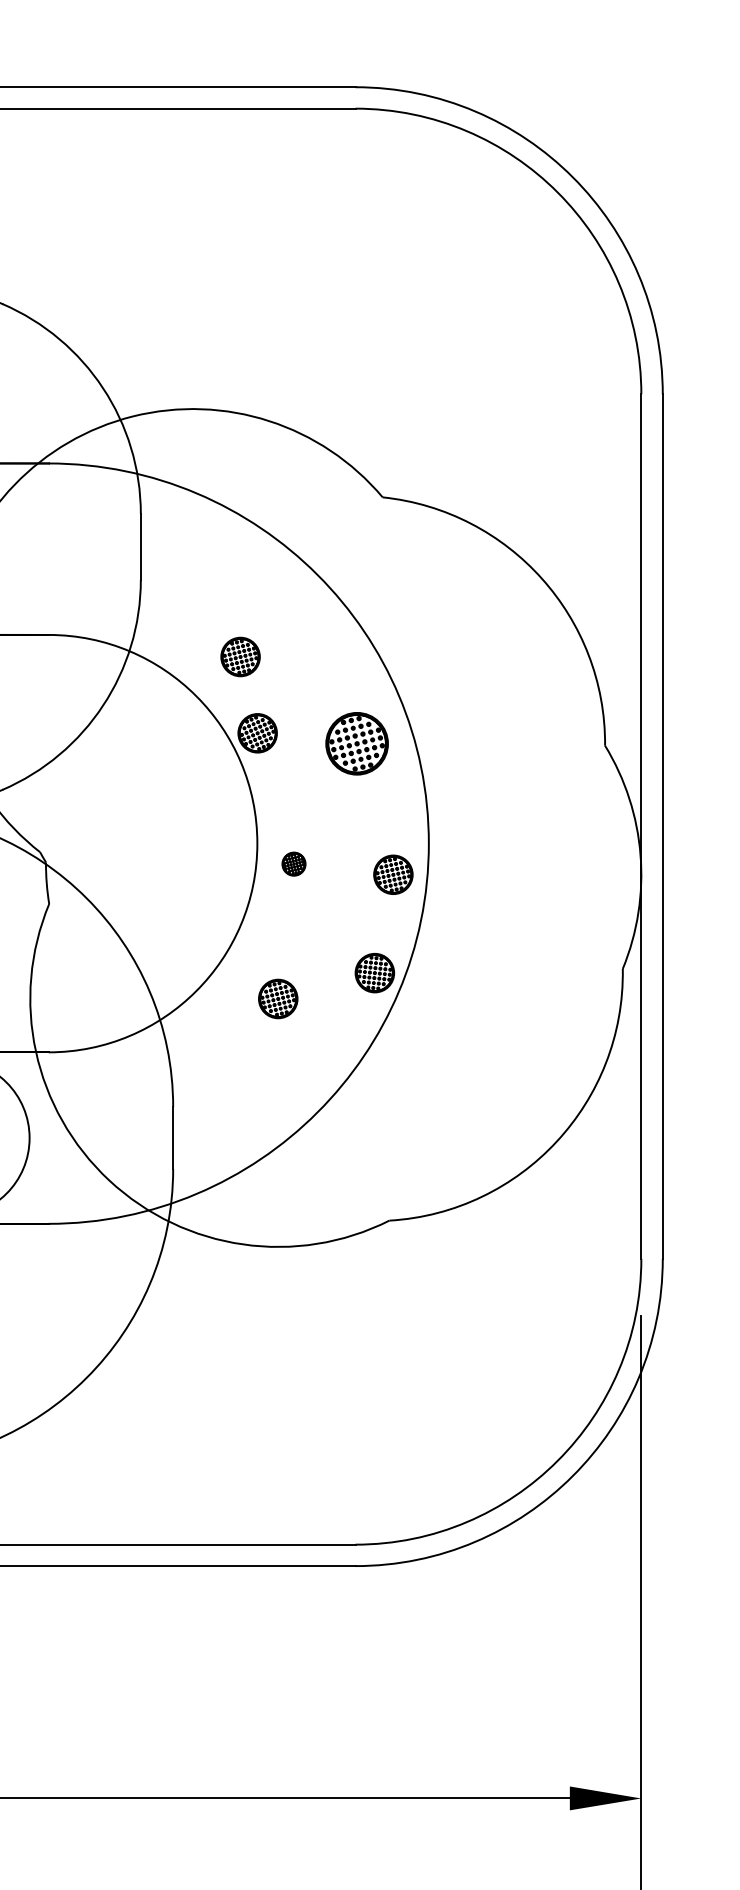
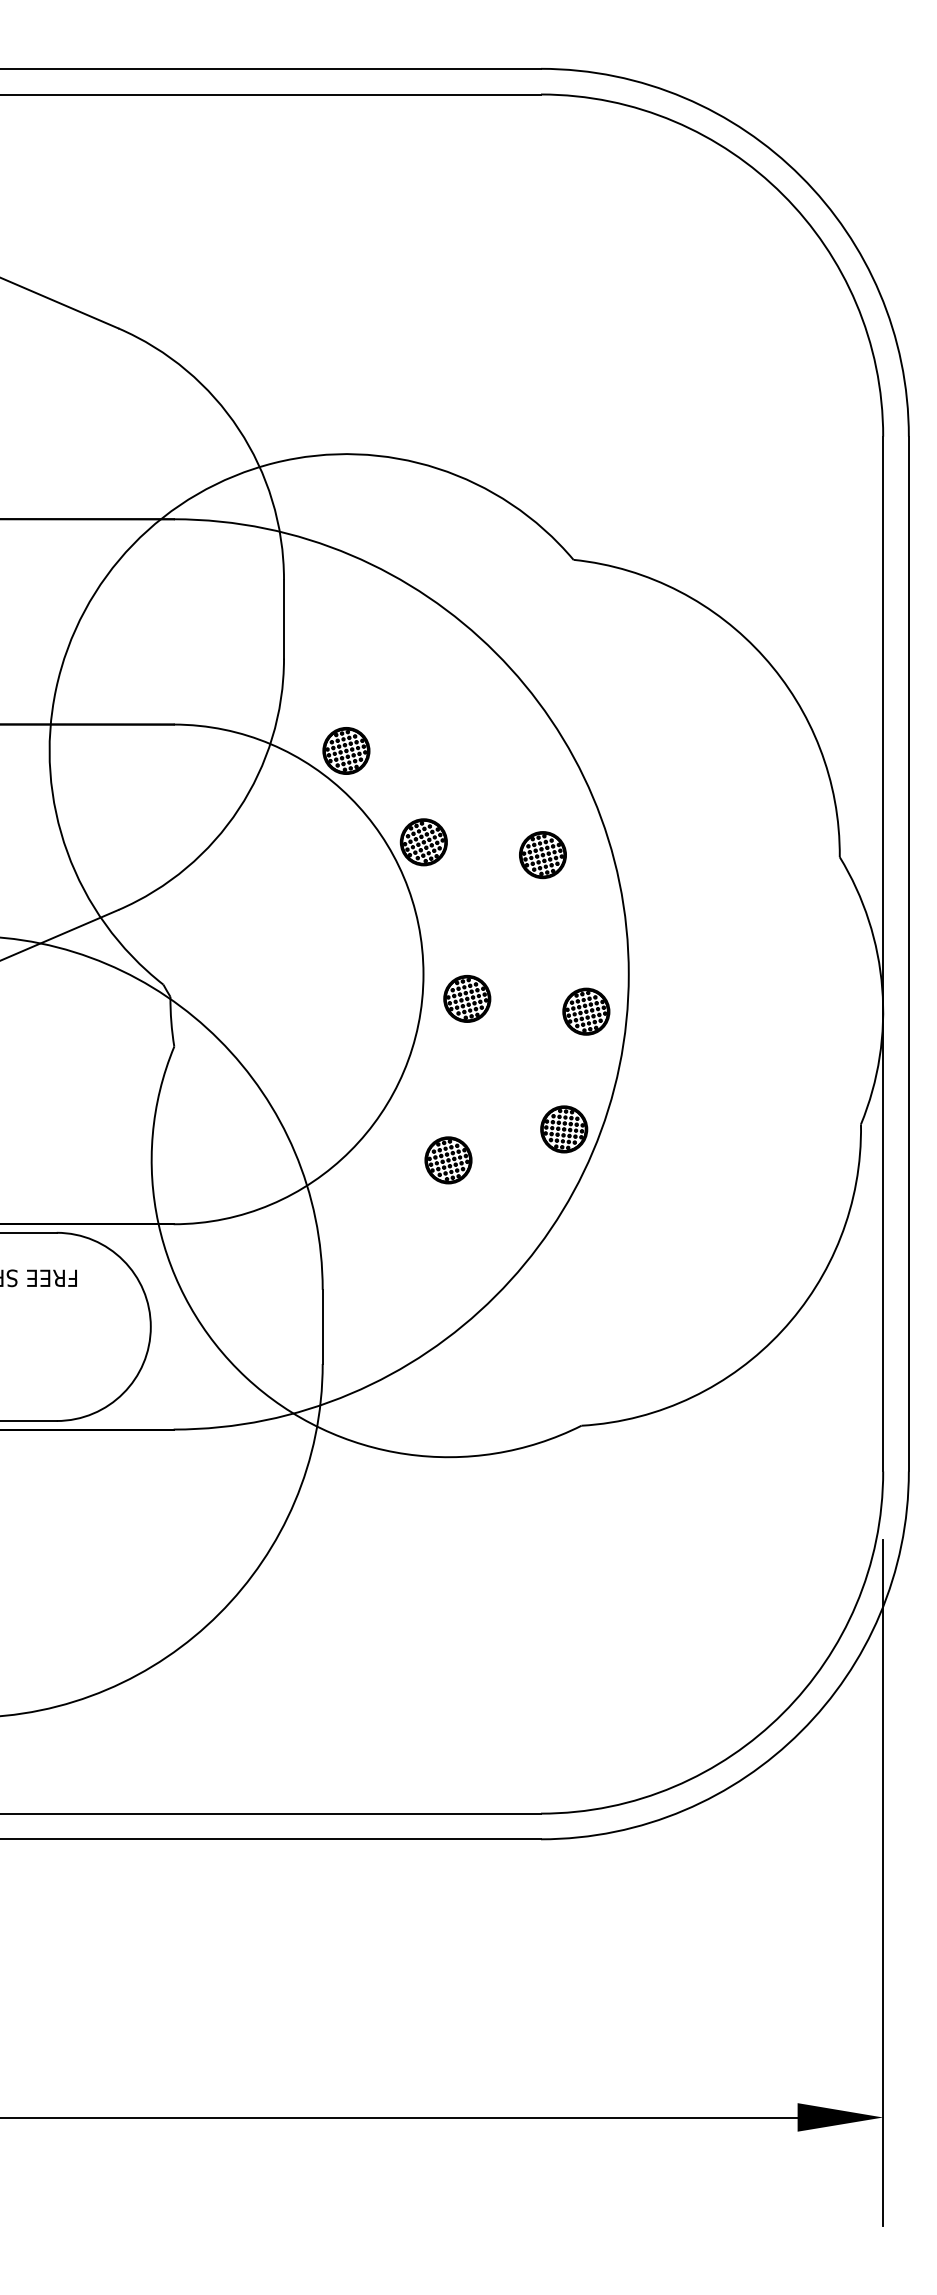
part: (240, 656) -> (346, 750), moved
part: (356, 744) -> (542, 855), size x0.62
part: (294, 863) -> (467, 998), size x1.67

